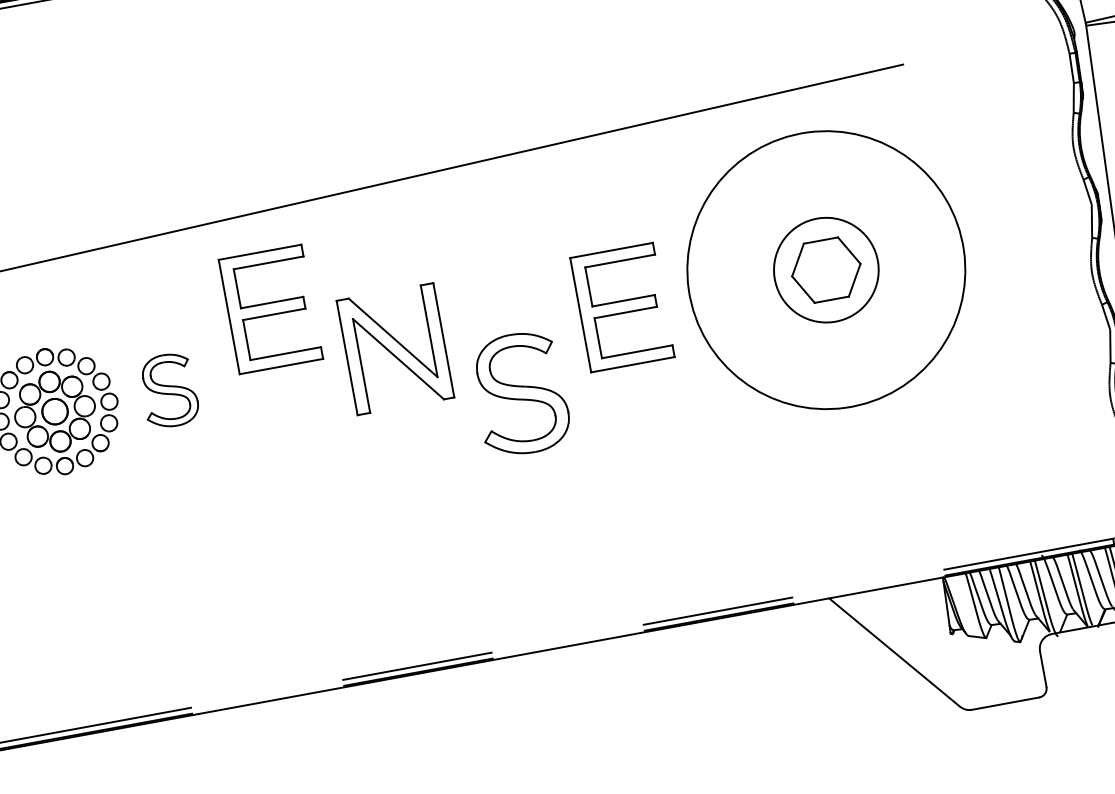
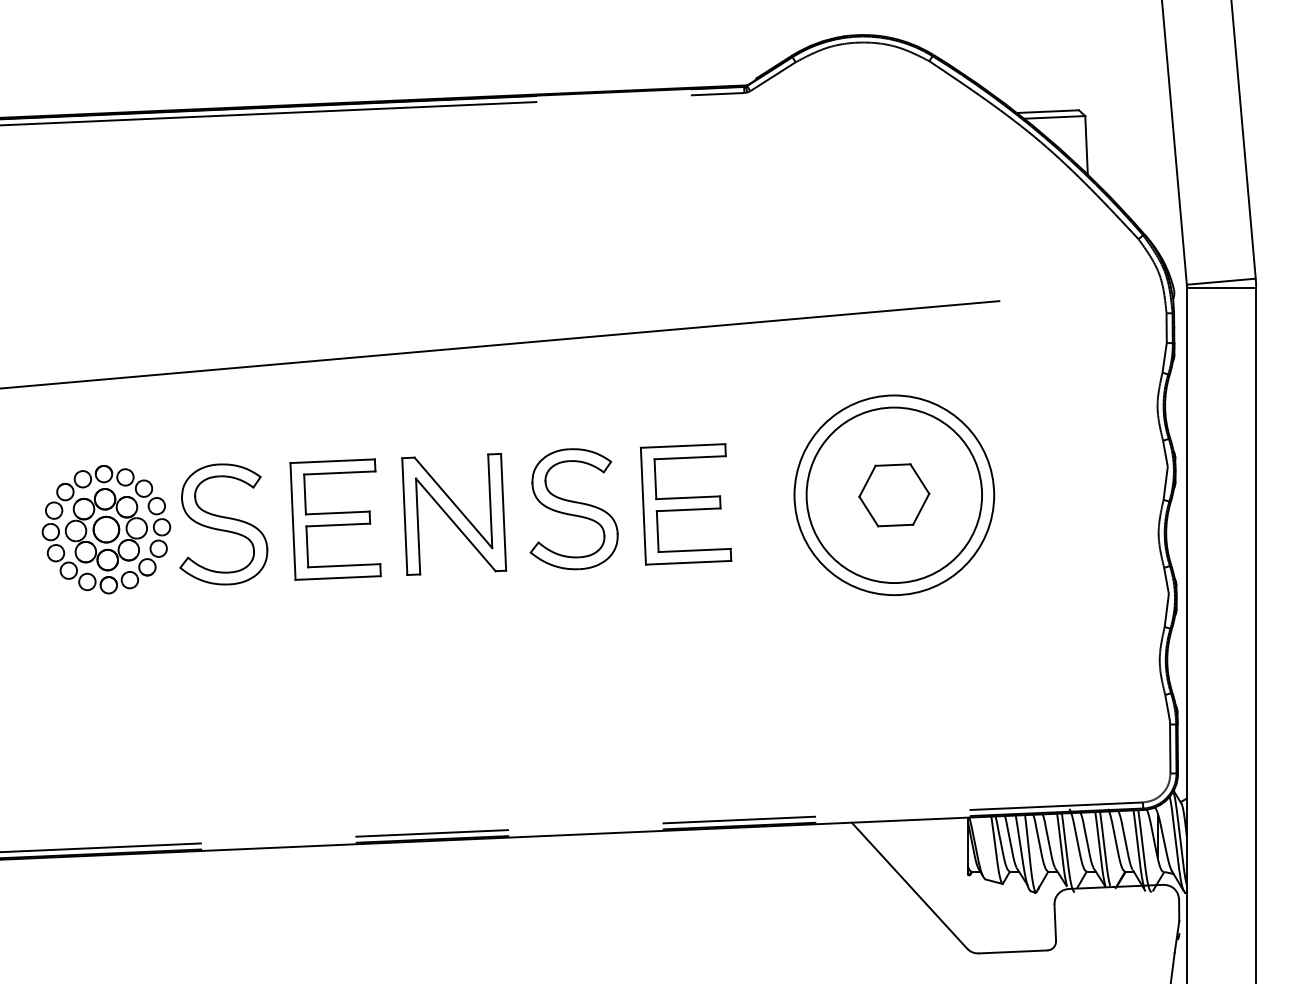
circle: (826, 270) -> (894, 495), size x0.71
circle: (826, 270) -> (894, 495), size x1.67
part: (270, 309) -> (335, 519), moved
part: (169, 390) -> (223, 524), size x1.67
part: (521, 393) -> (573, 509), moved

